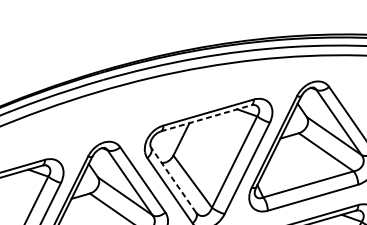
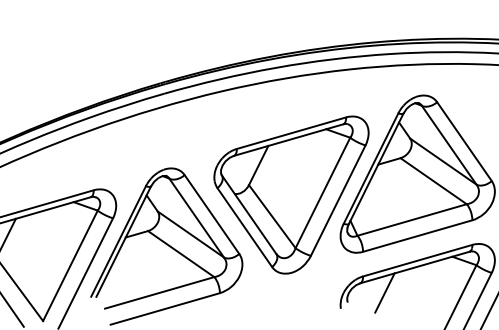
line: (206, 118) -> (288, 140), dashed -> solid
line: (173, 179) -> (249, 214), dashed -> solid

